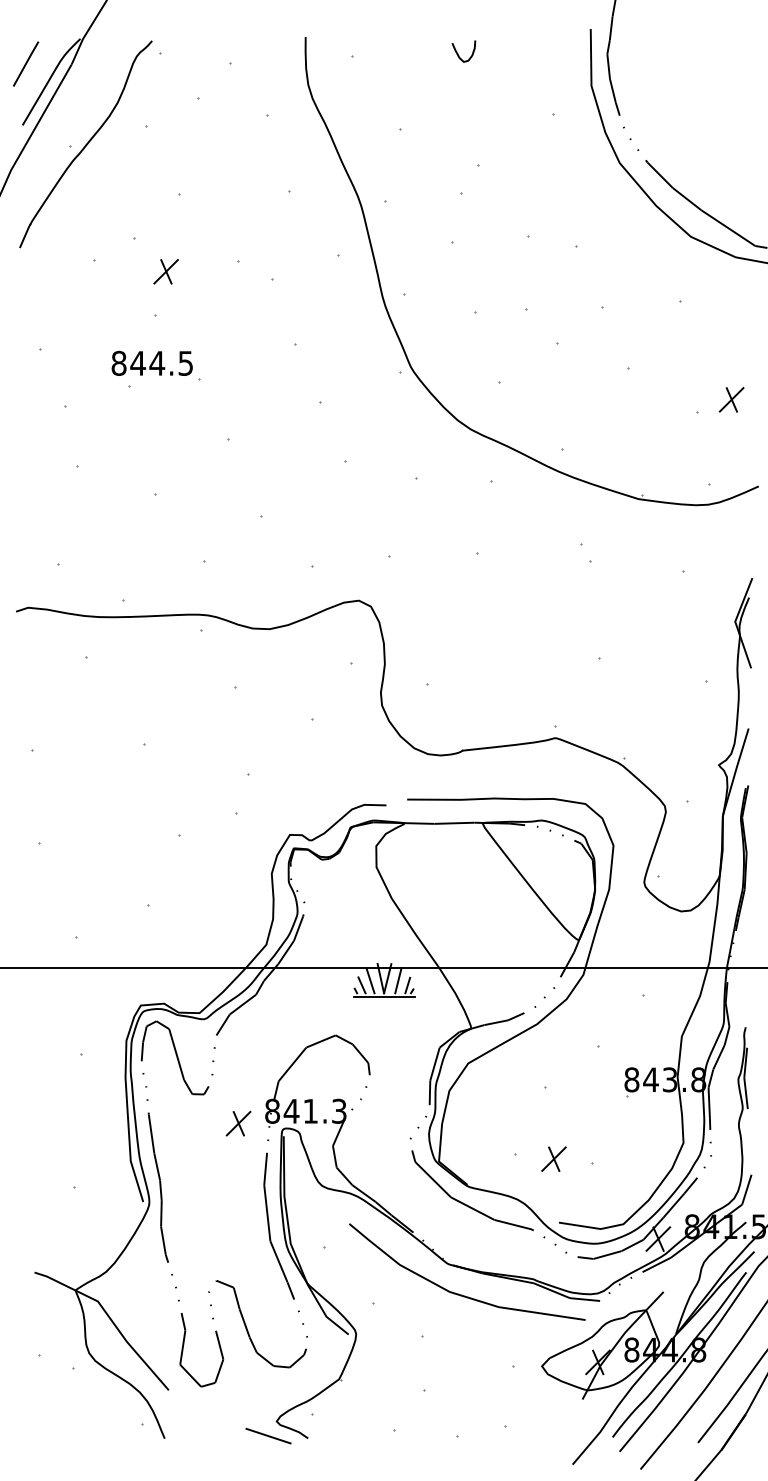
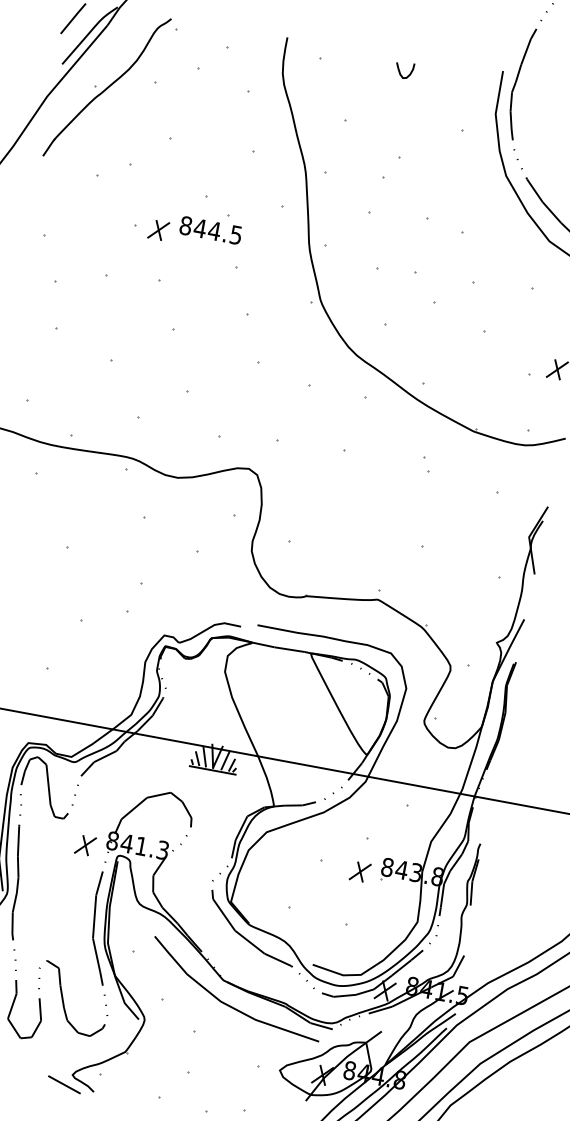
part: (165, 271) -> (158, 230), moved
text: (151, 362) -> (210, 229), moved
part: (553, 1158) -> (360, 871), moved

